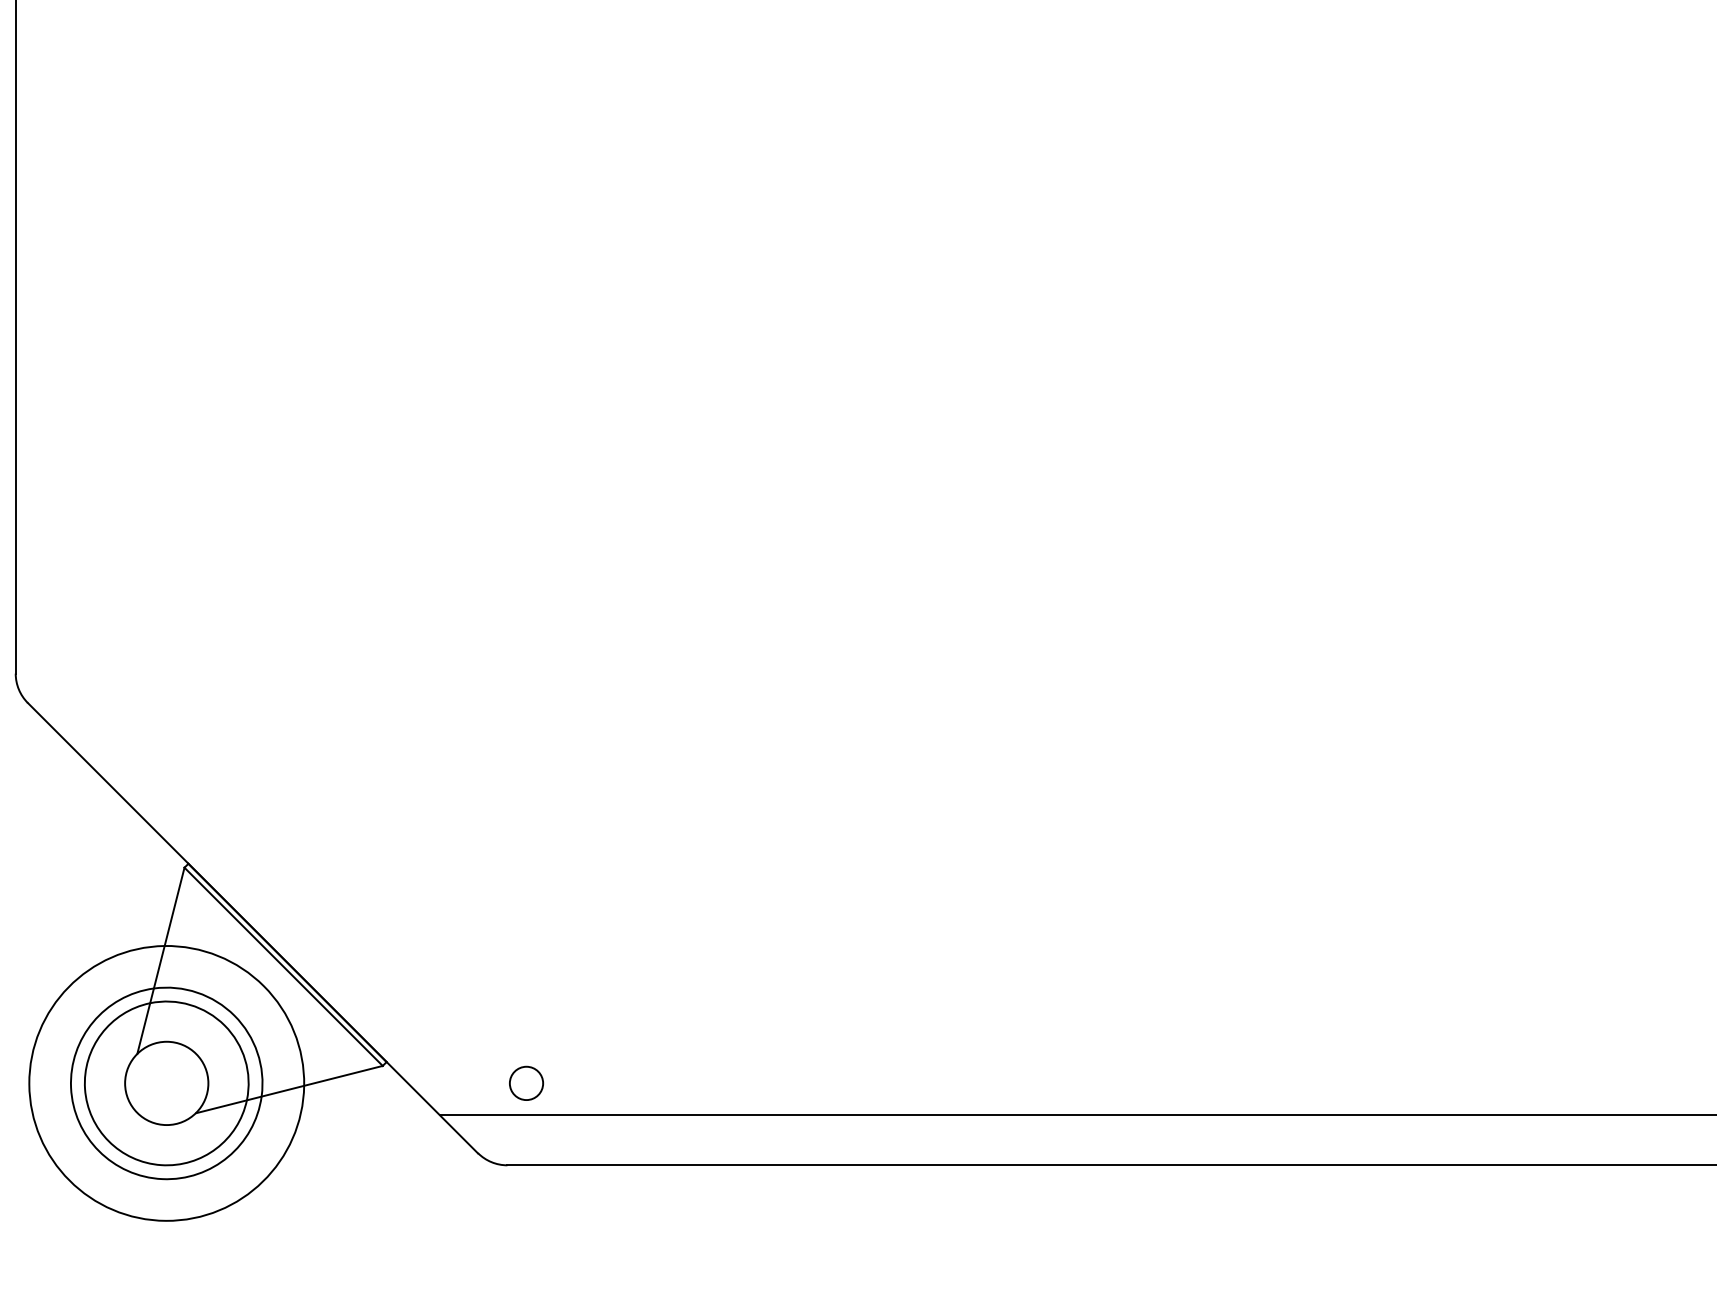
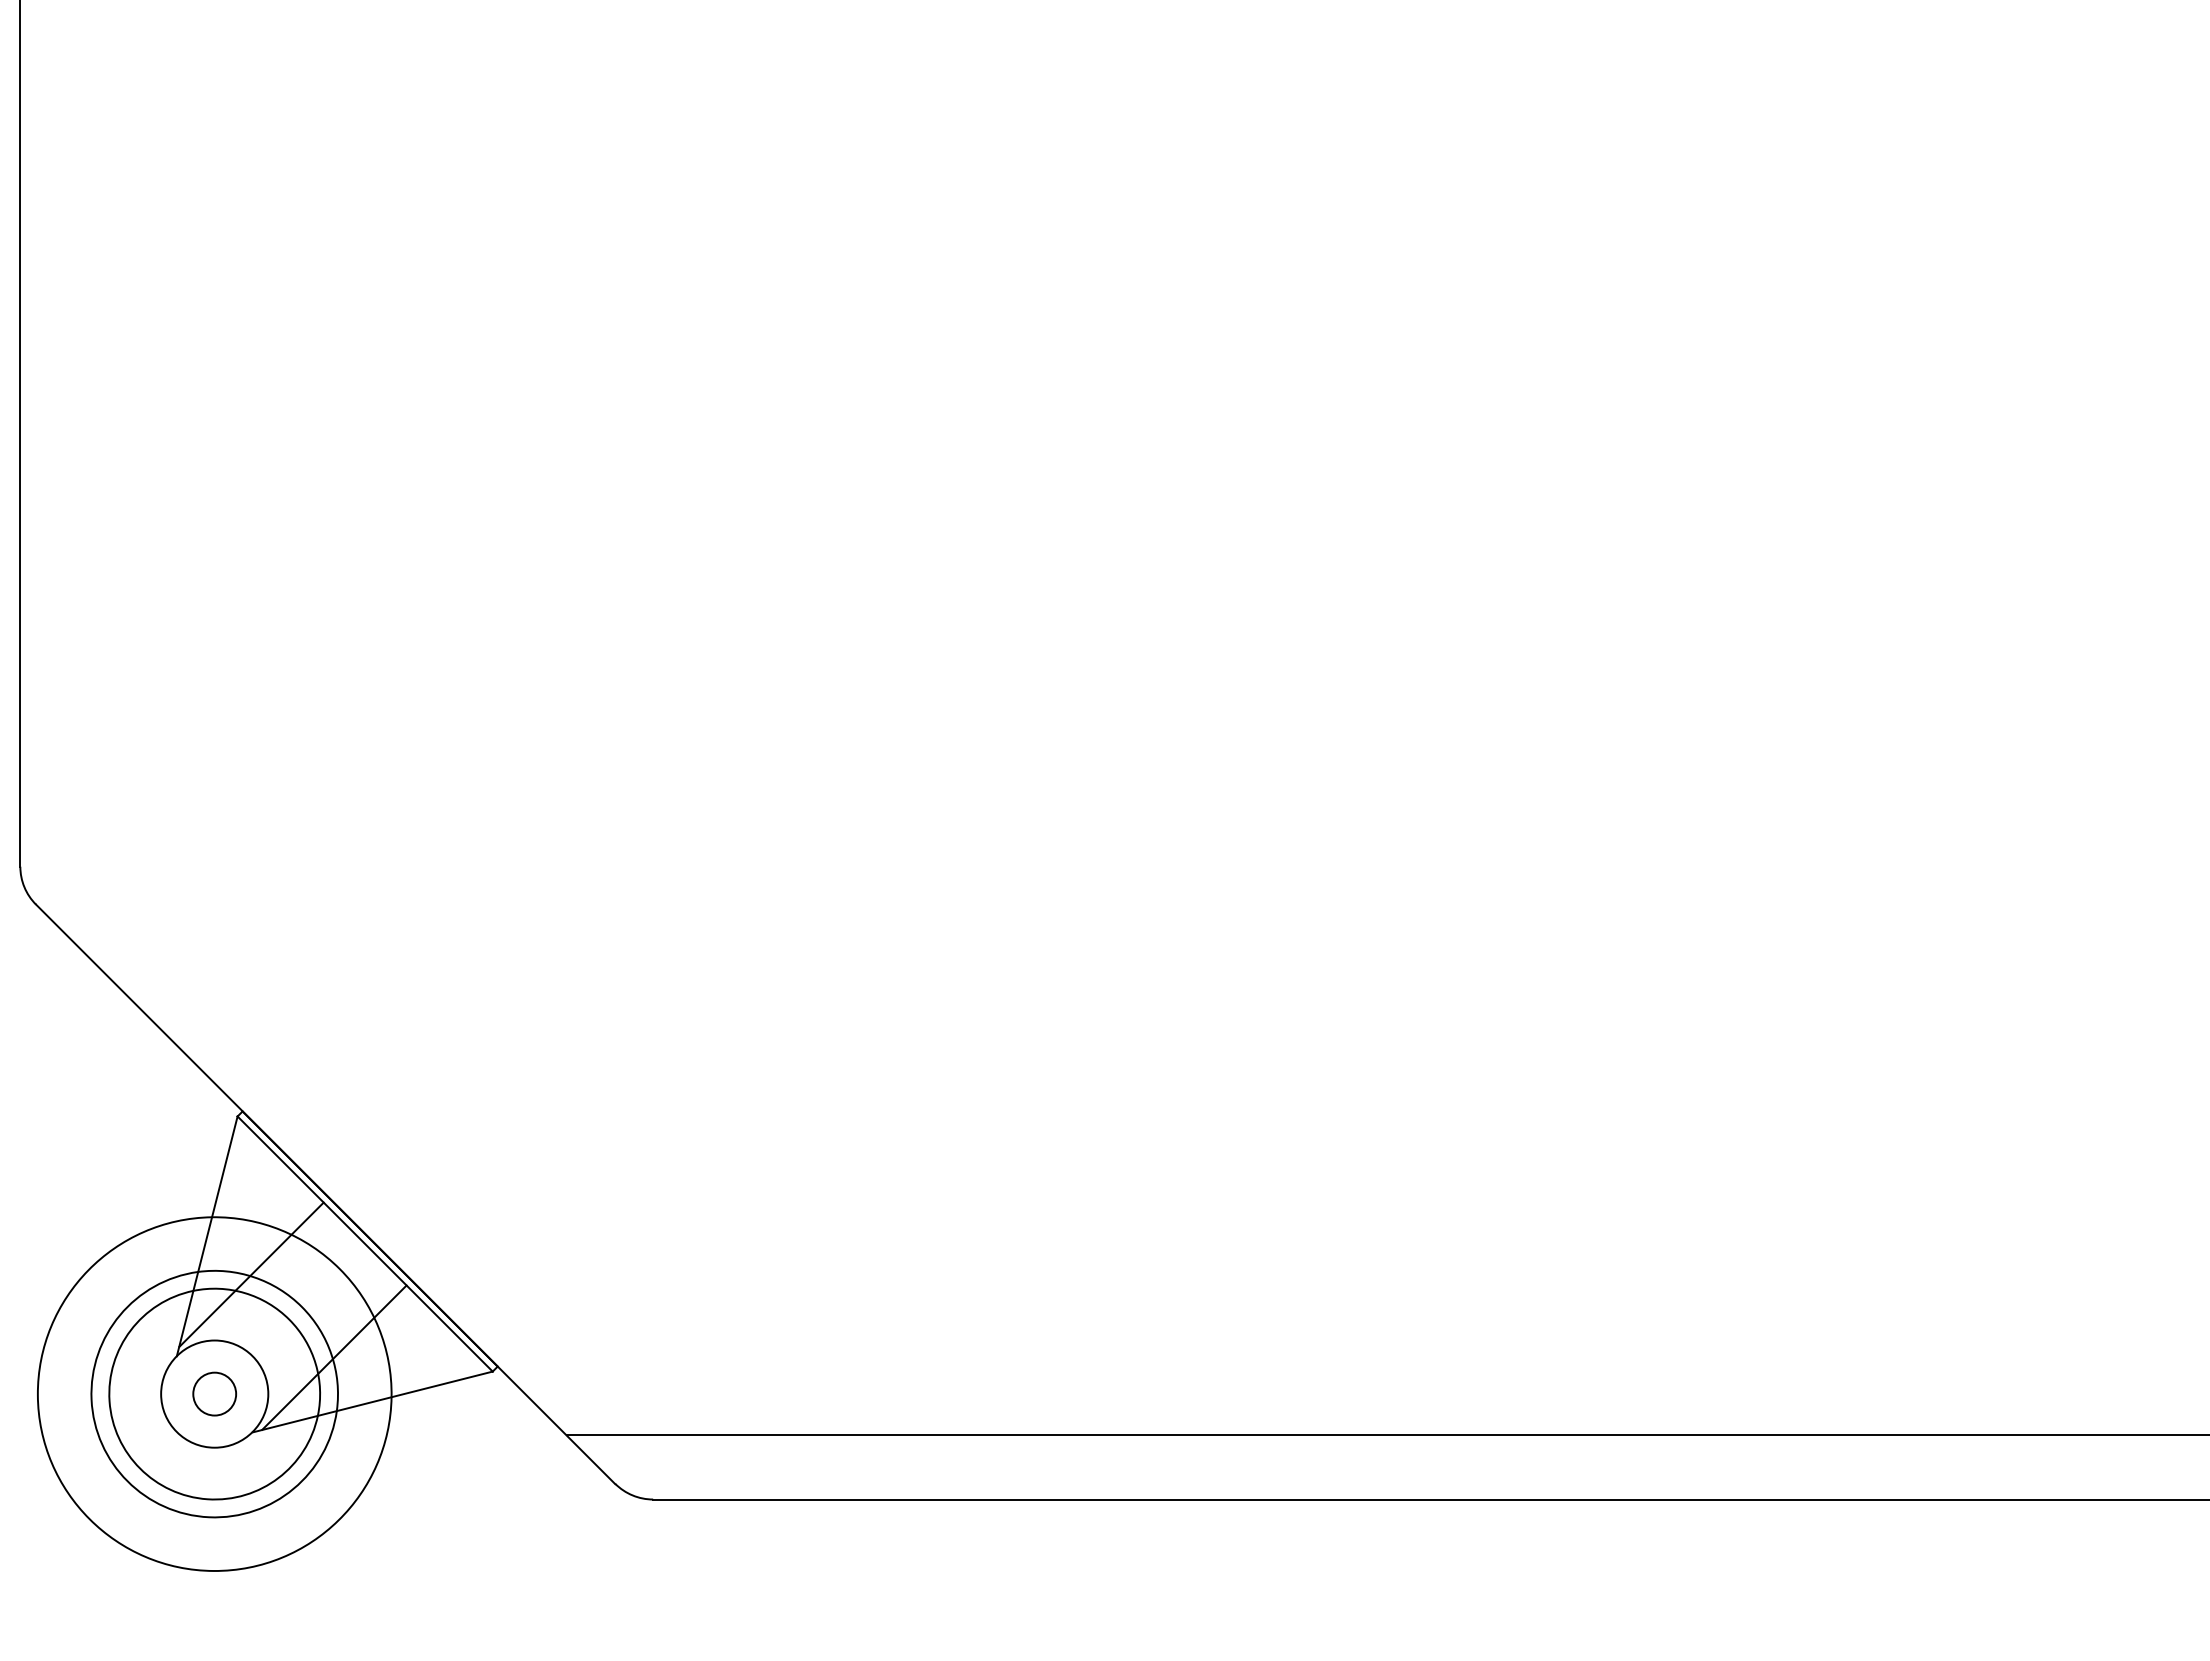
line: (195, 990) -> (251, 1274), added
line: (259, 1054) -> (334, 1357), added
circle: (526, 1082) -> (214, 1393), moved

